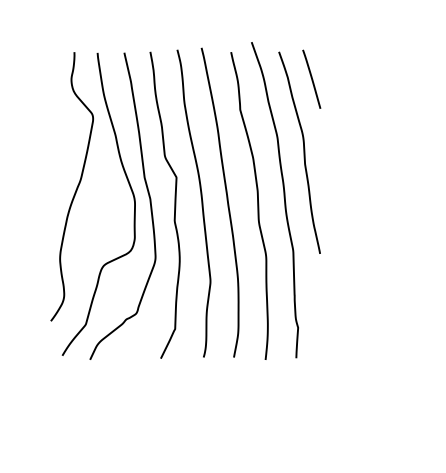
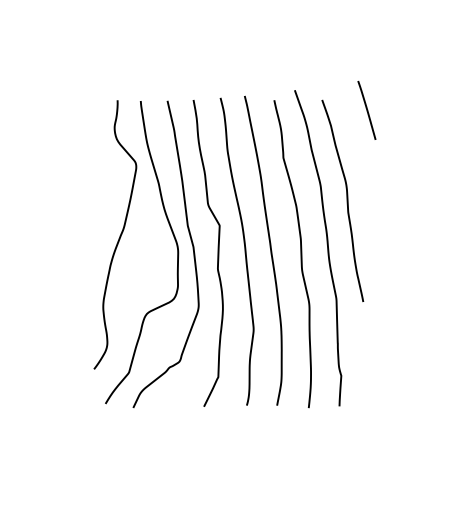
line: (311, 78) -> (366, 109), moved

